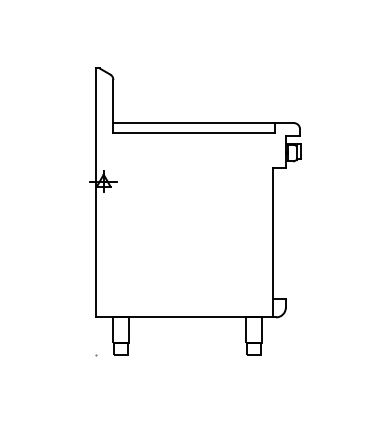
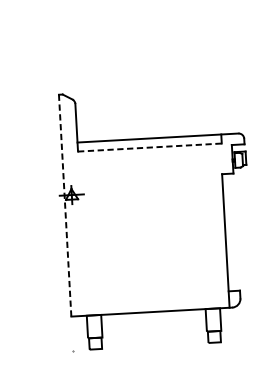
line: (194, 133) -> (150, 147), solid -> dashed
line: (95, 192) -> (65, 205), solid -> dashed

